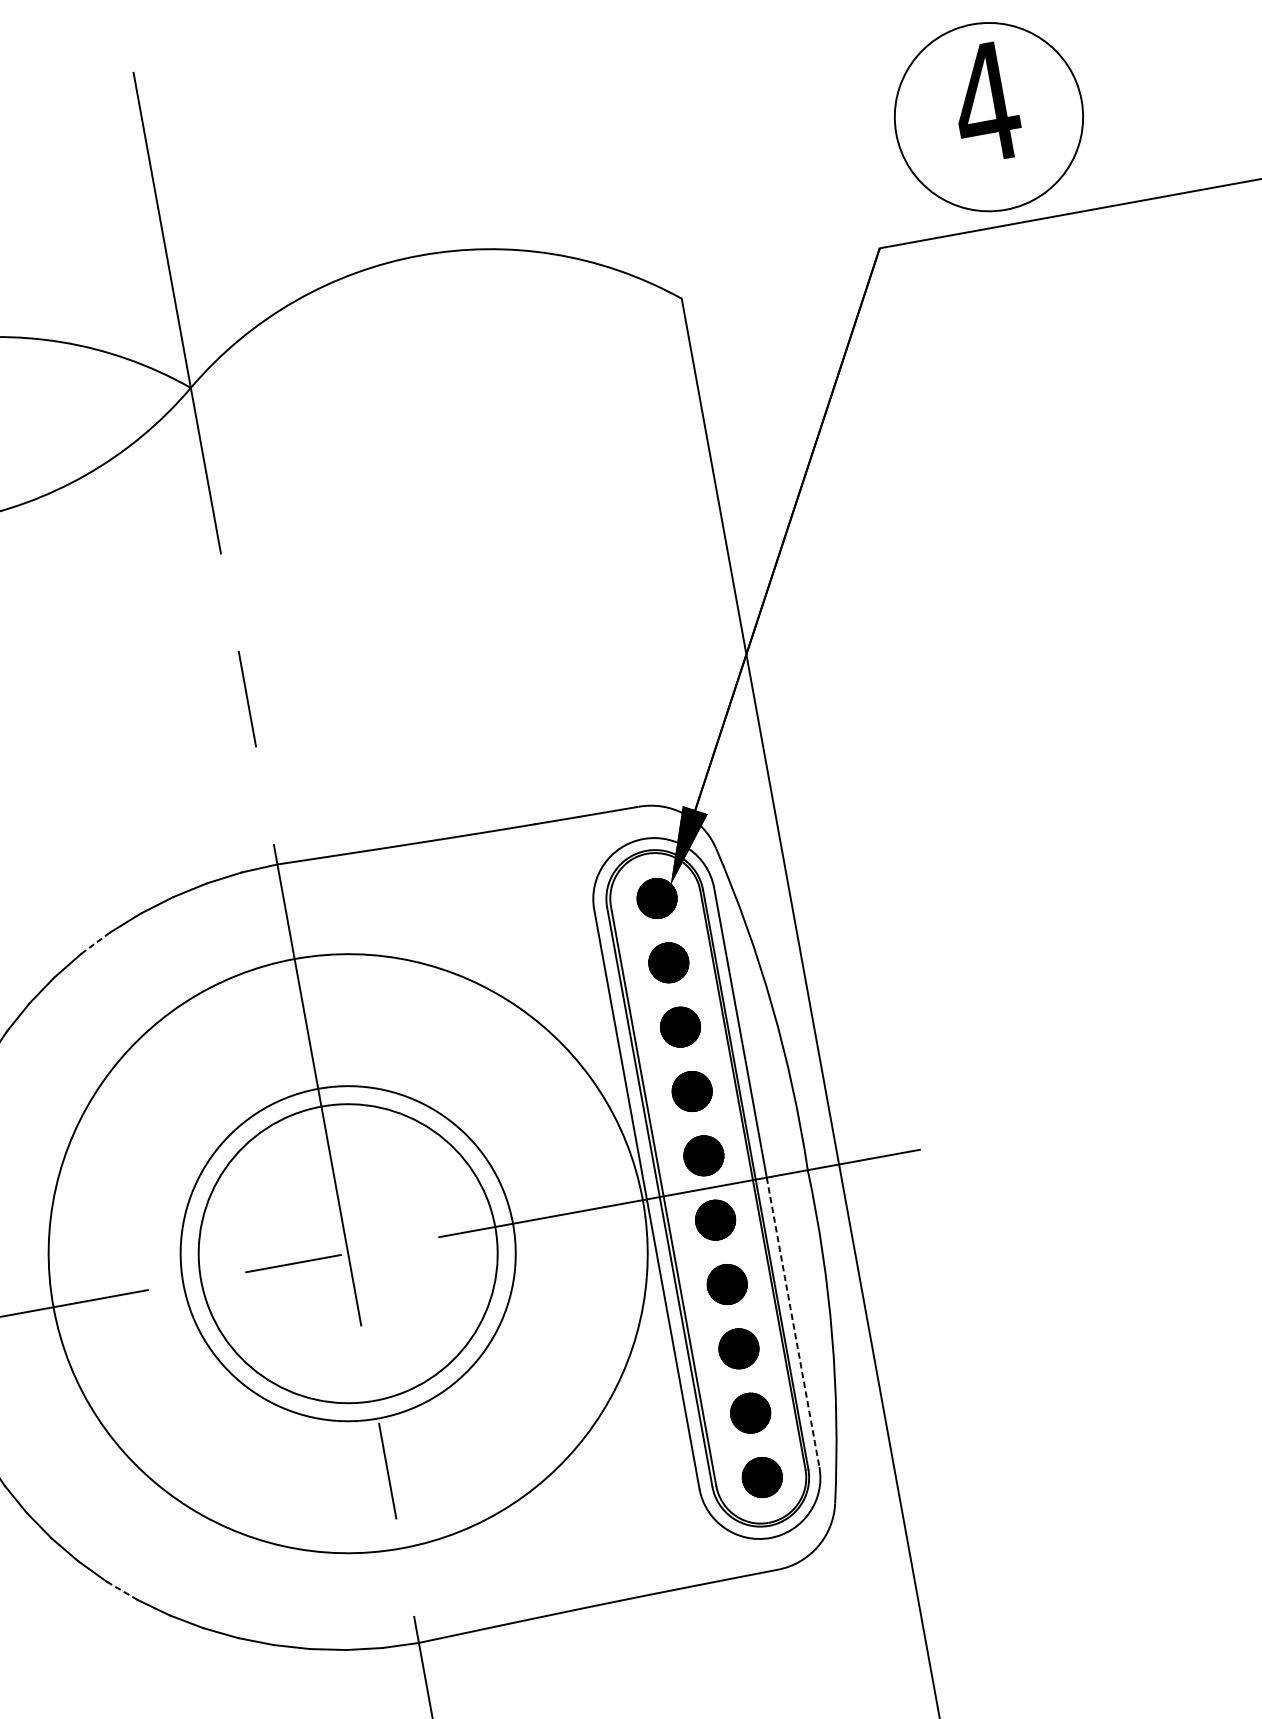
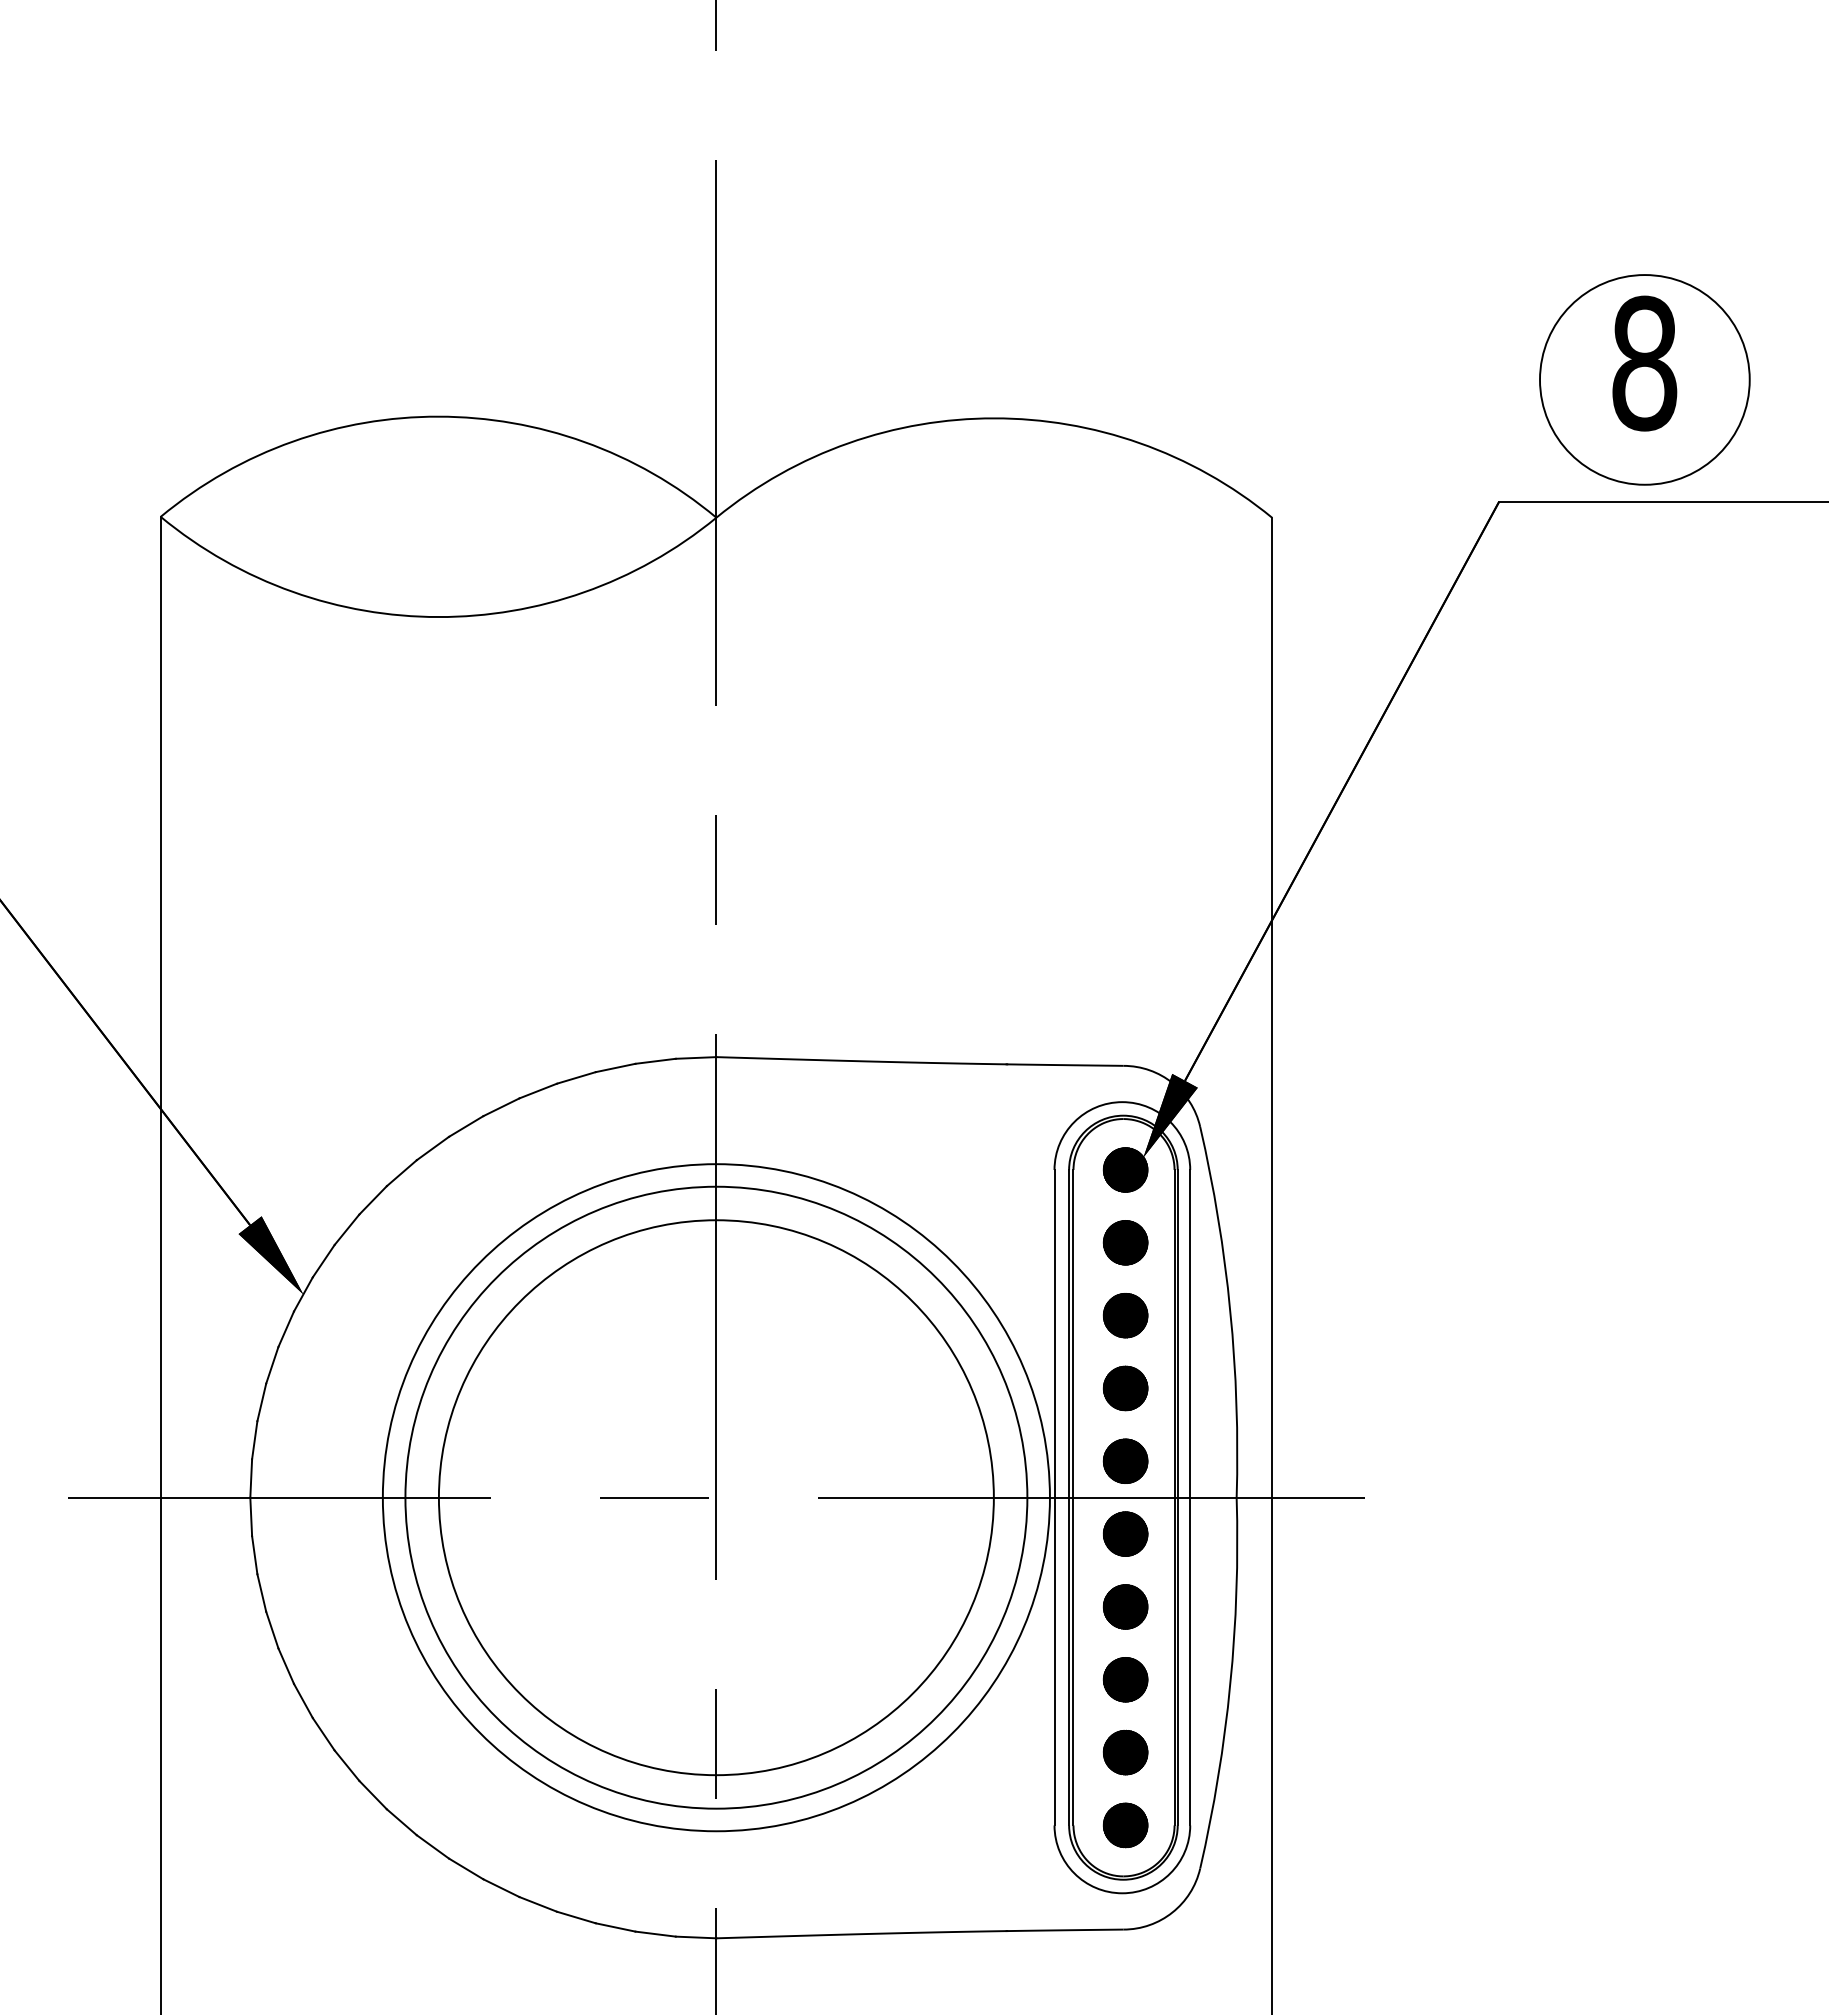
text: (986, 102) -> (1644, 363), 4 -> 8
line: (94, 943) -> (500, 1107), dashed -> solid
circle: (347, 1253) -> (715, 1497), size x1.67
circle: (348, 1253) -> (716, 1497), size x1.67
line: (793, 1322) -> (1190, 1661), dashed -> solid
line: (122, 1591) -> (401, 1822), dashed -> solid

